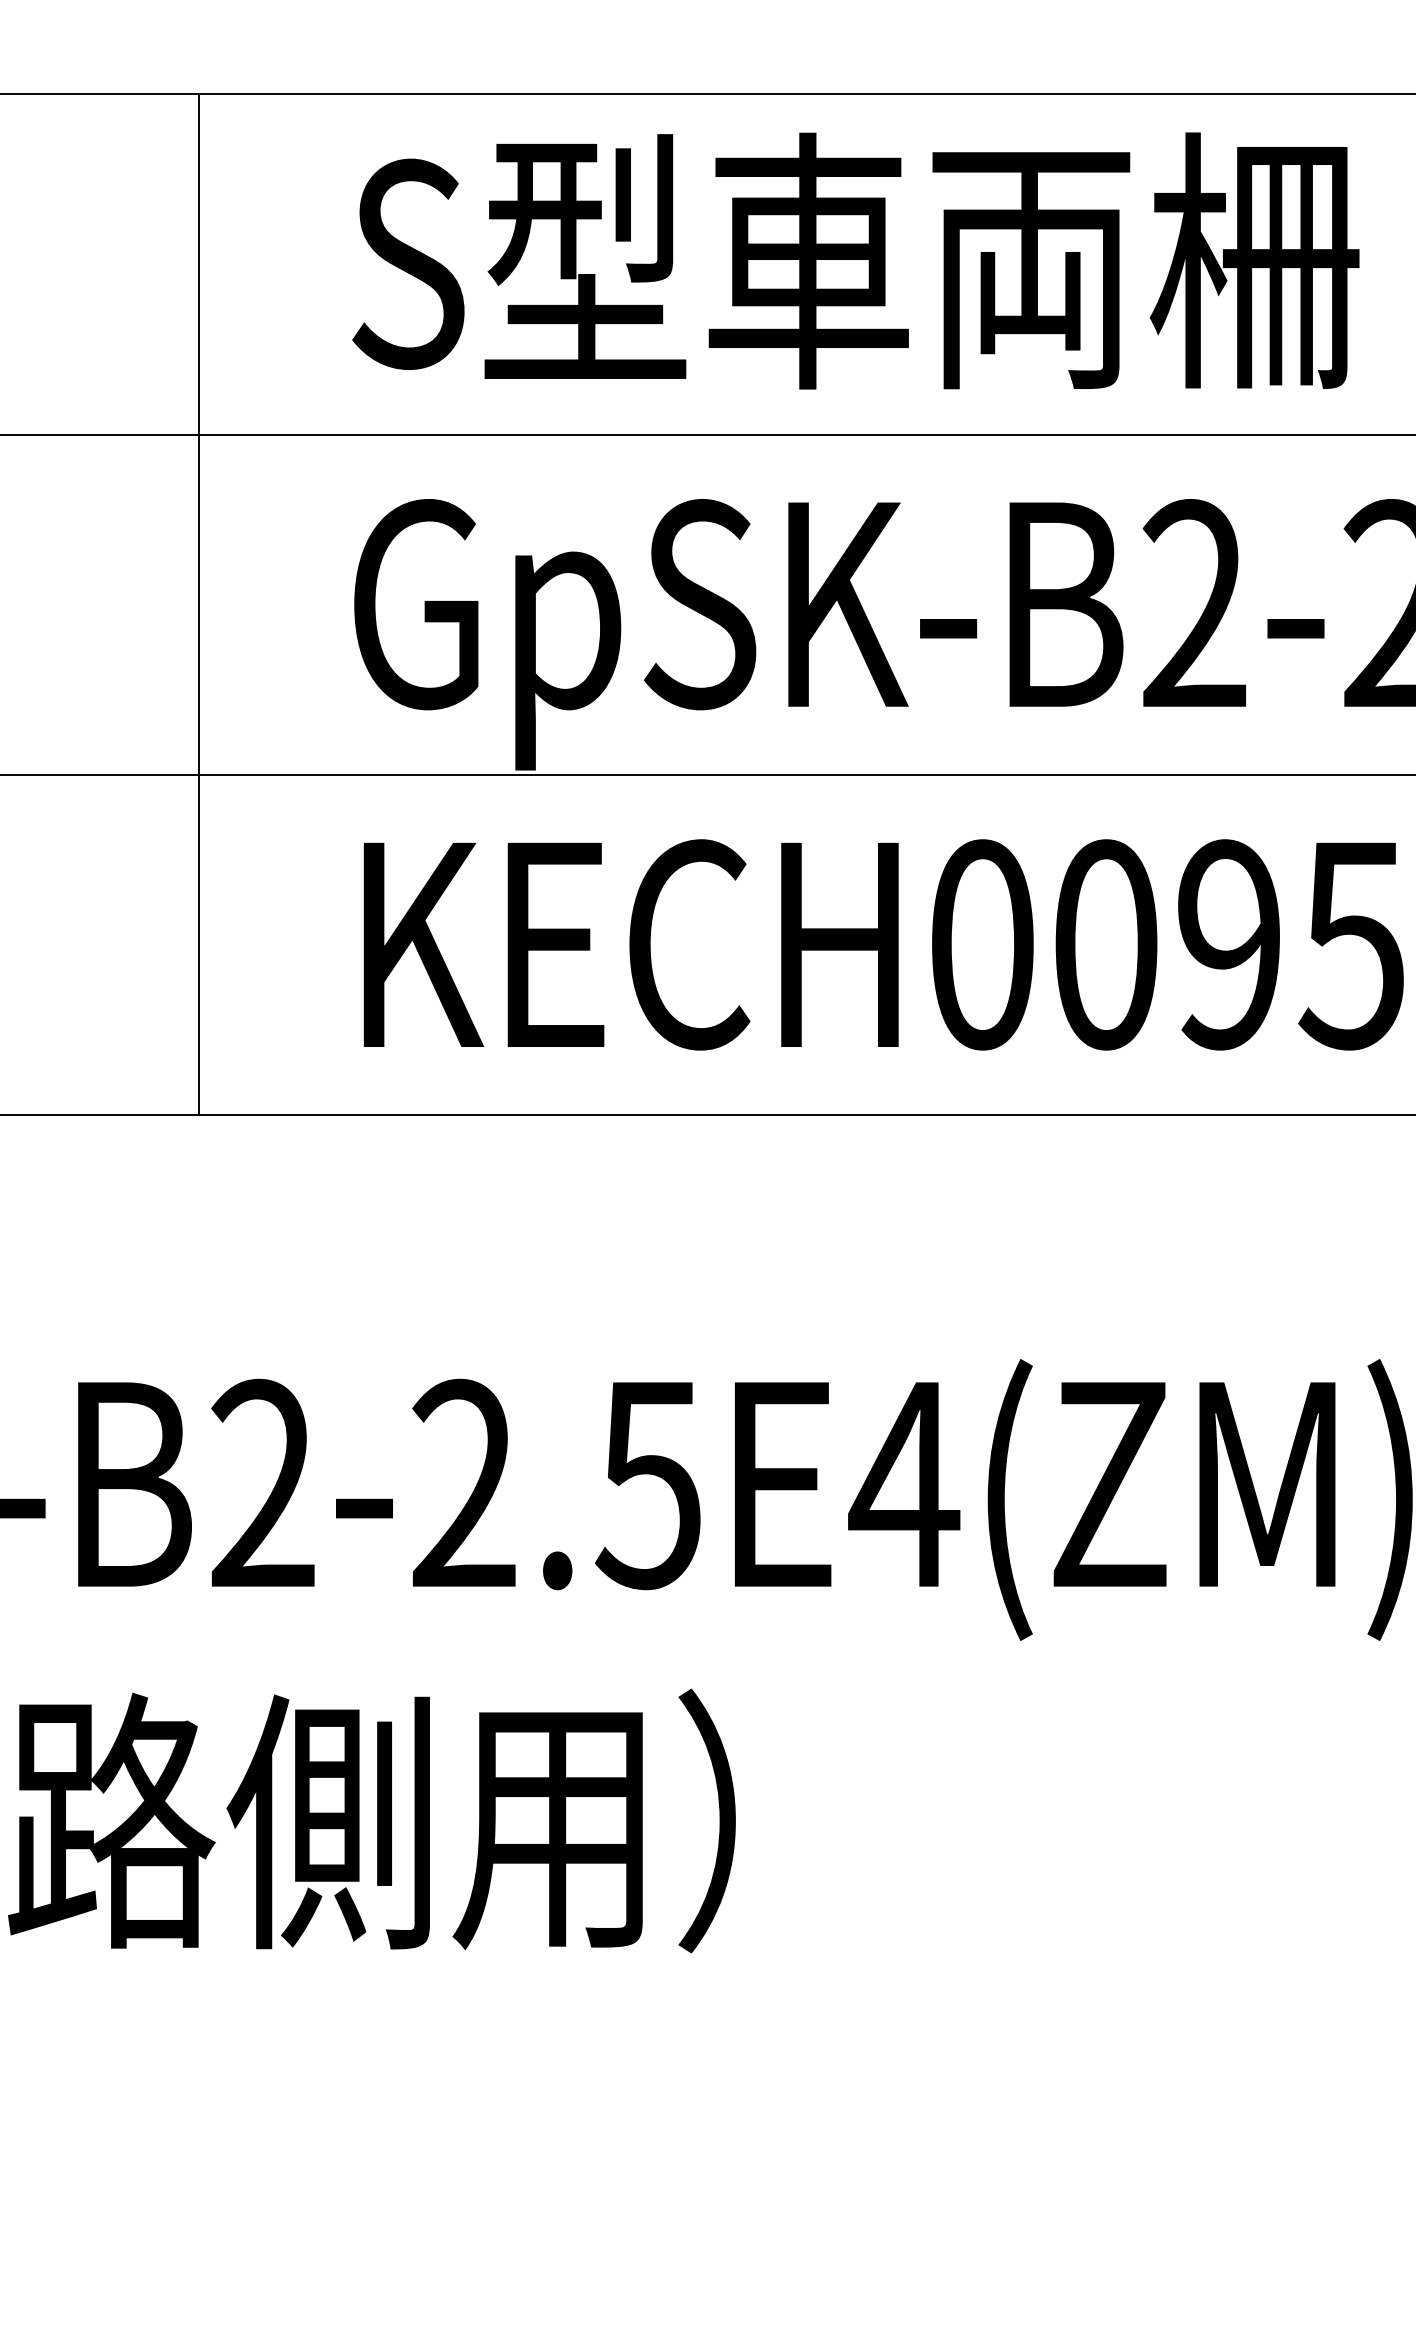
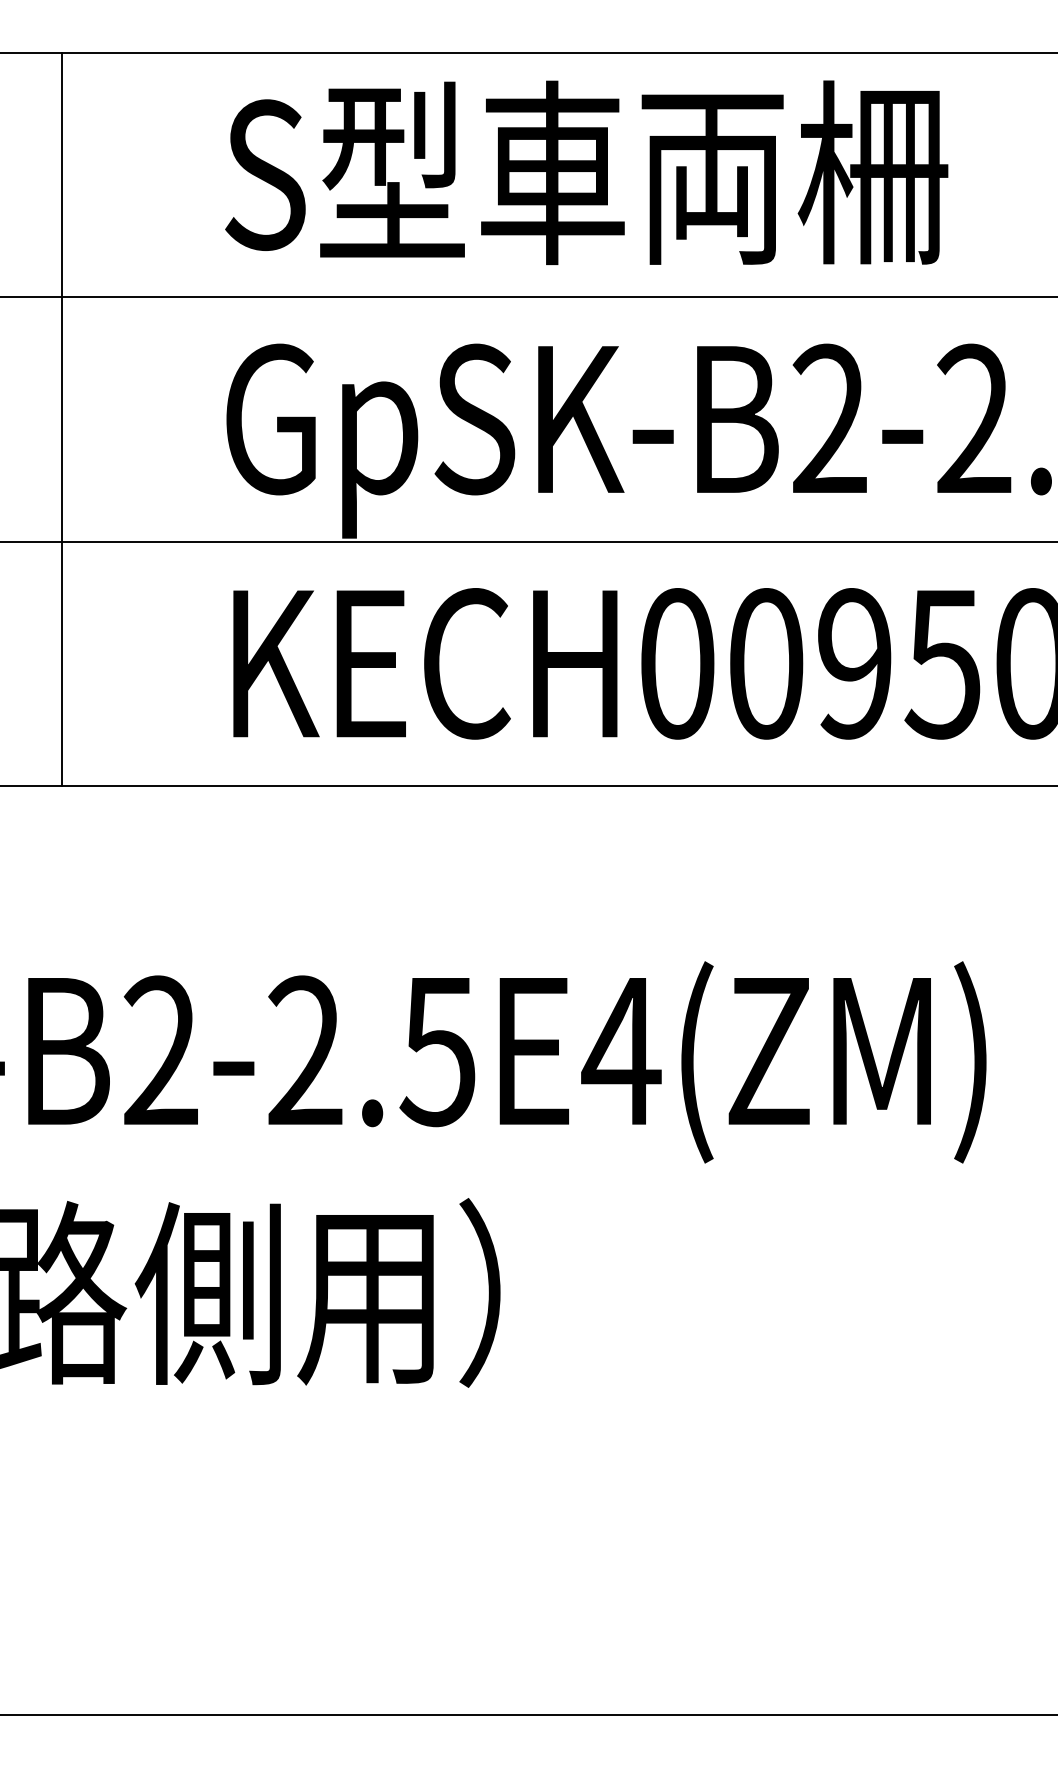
line: (199, 604) -> (62, 419), moved

